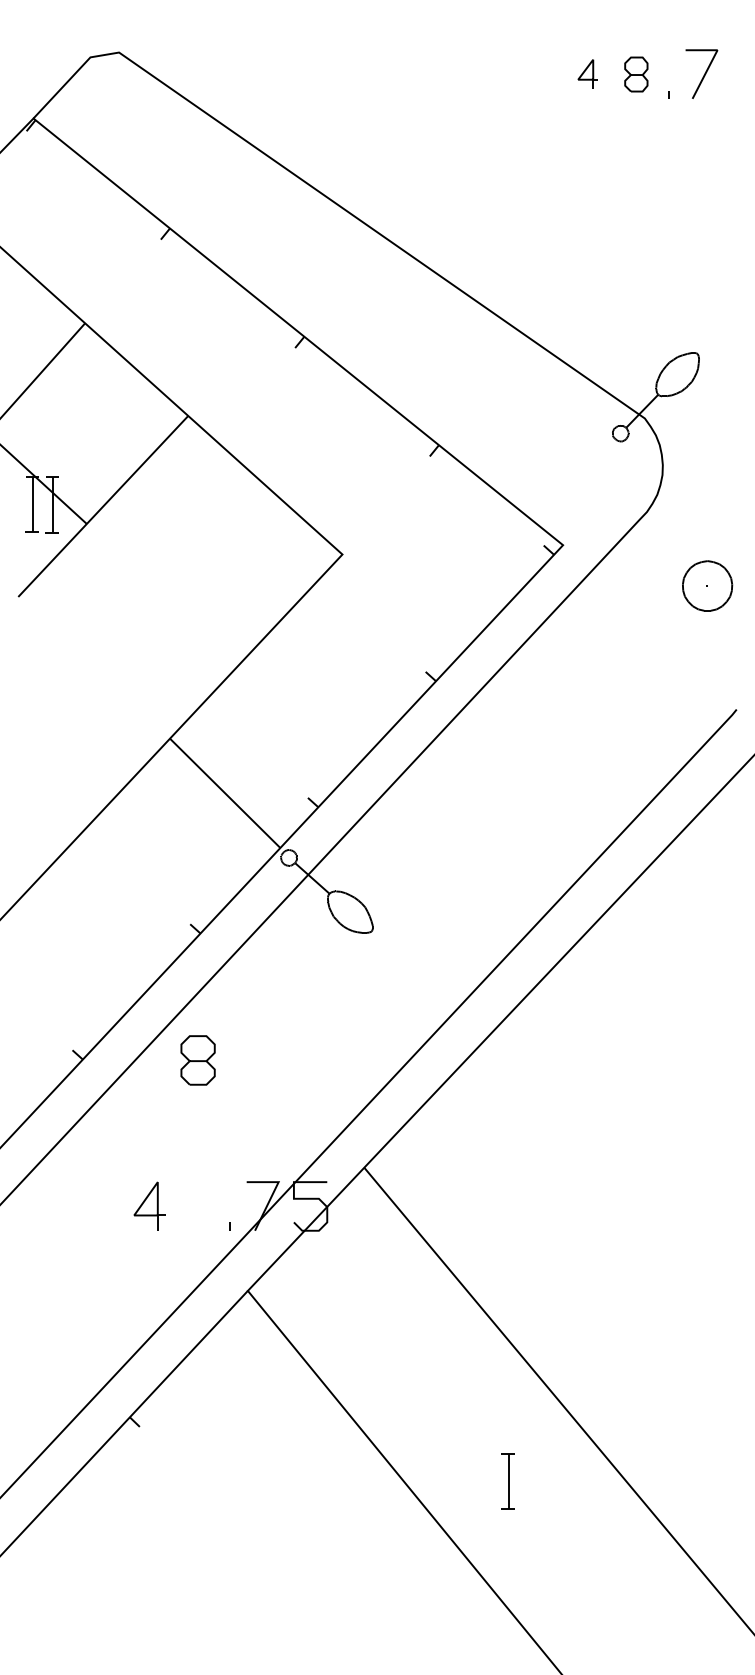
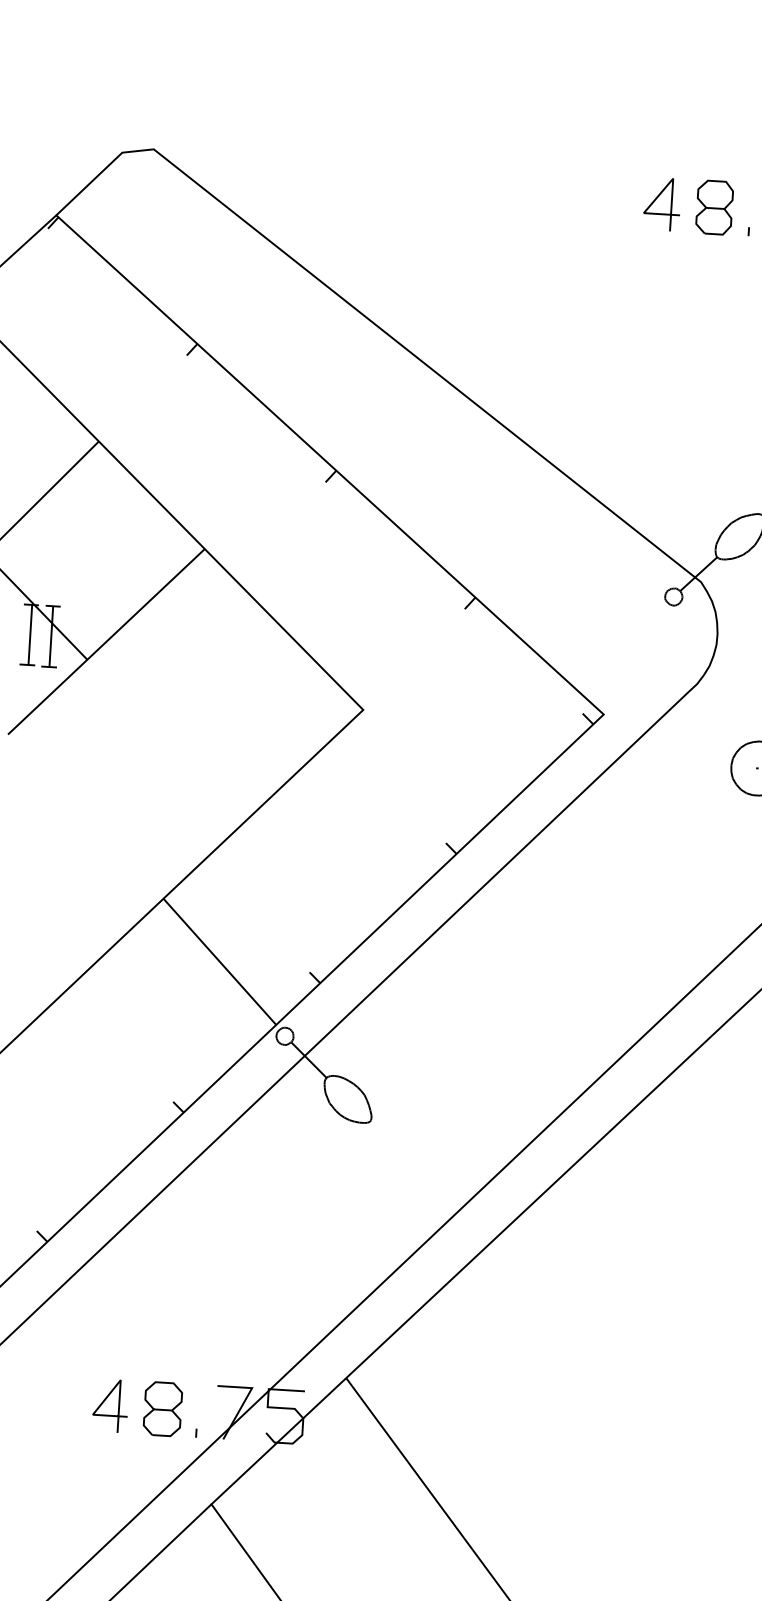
part: (587, 73) -> (661, 203), size x1.67
part: (636, 74) -> (714, 207), size x1.43
part: (197, 1060) -> (162, 1409), moved

